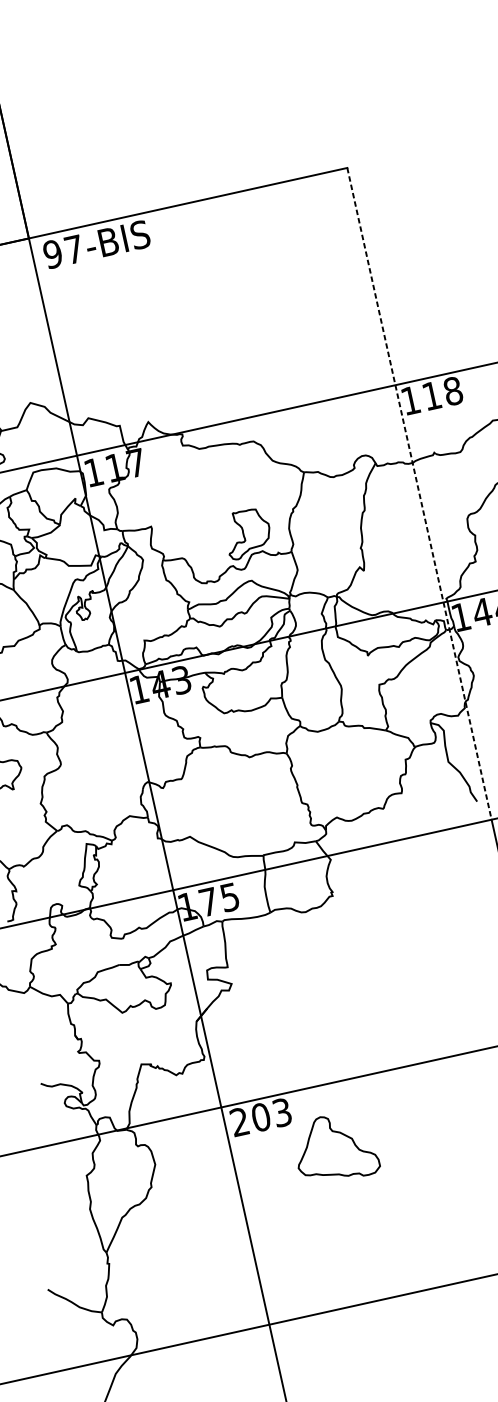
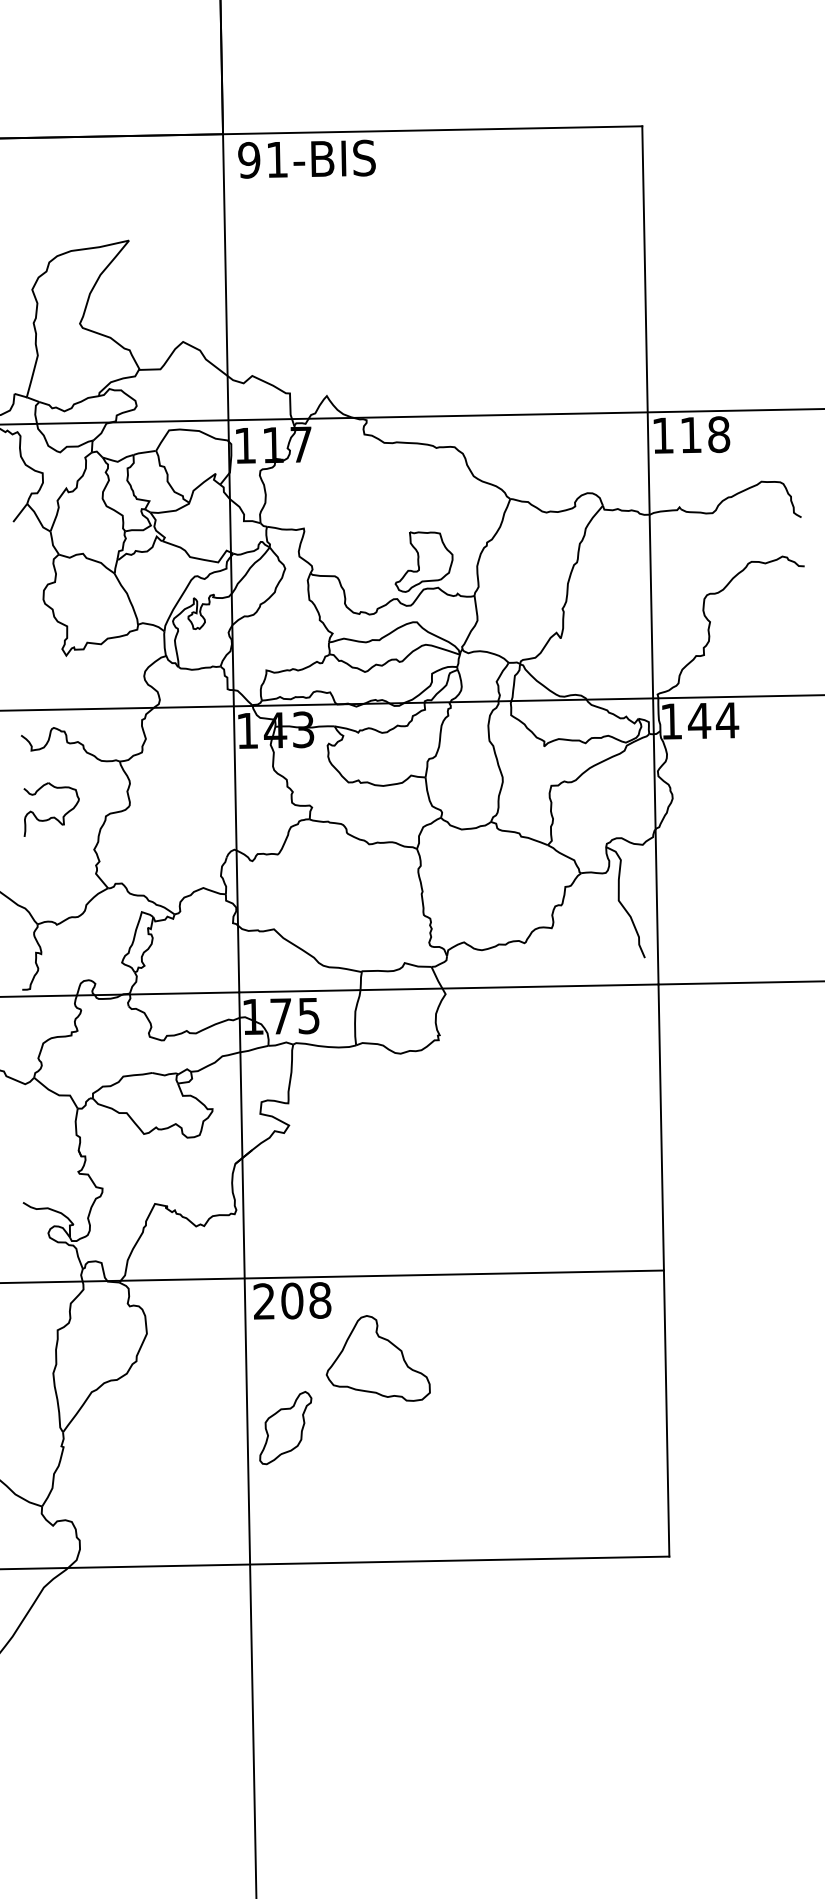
text: (73, 249) -> (276, 159), 97-BIS -> 91-BIS
line: (419, 493) -> (650, 555), dashed -> solid
text: (282, 1112) -> (320, 1300), 203 -> 208
part: (275, 1215) -> (285, 1428), added

